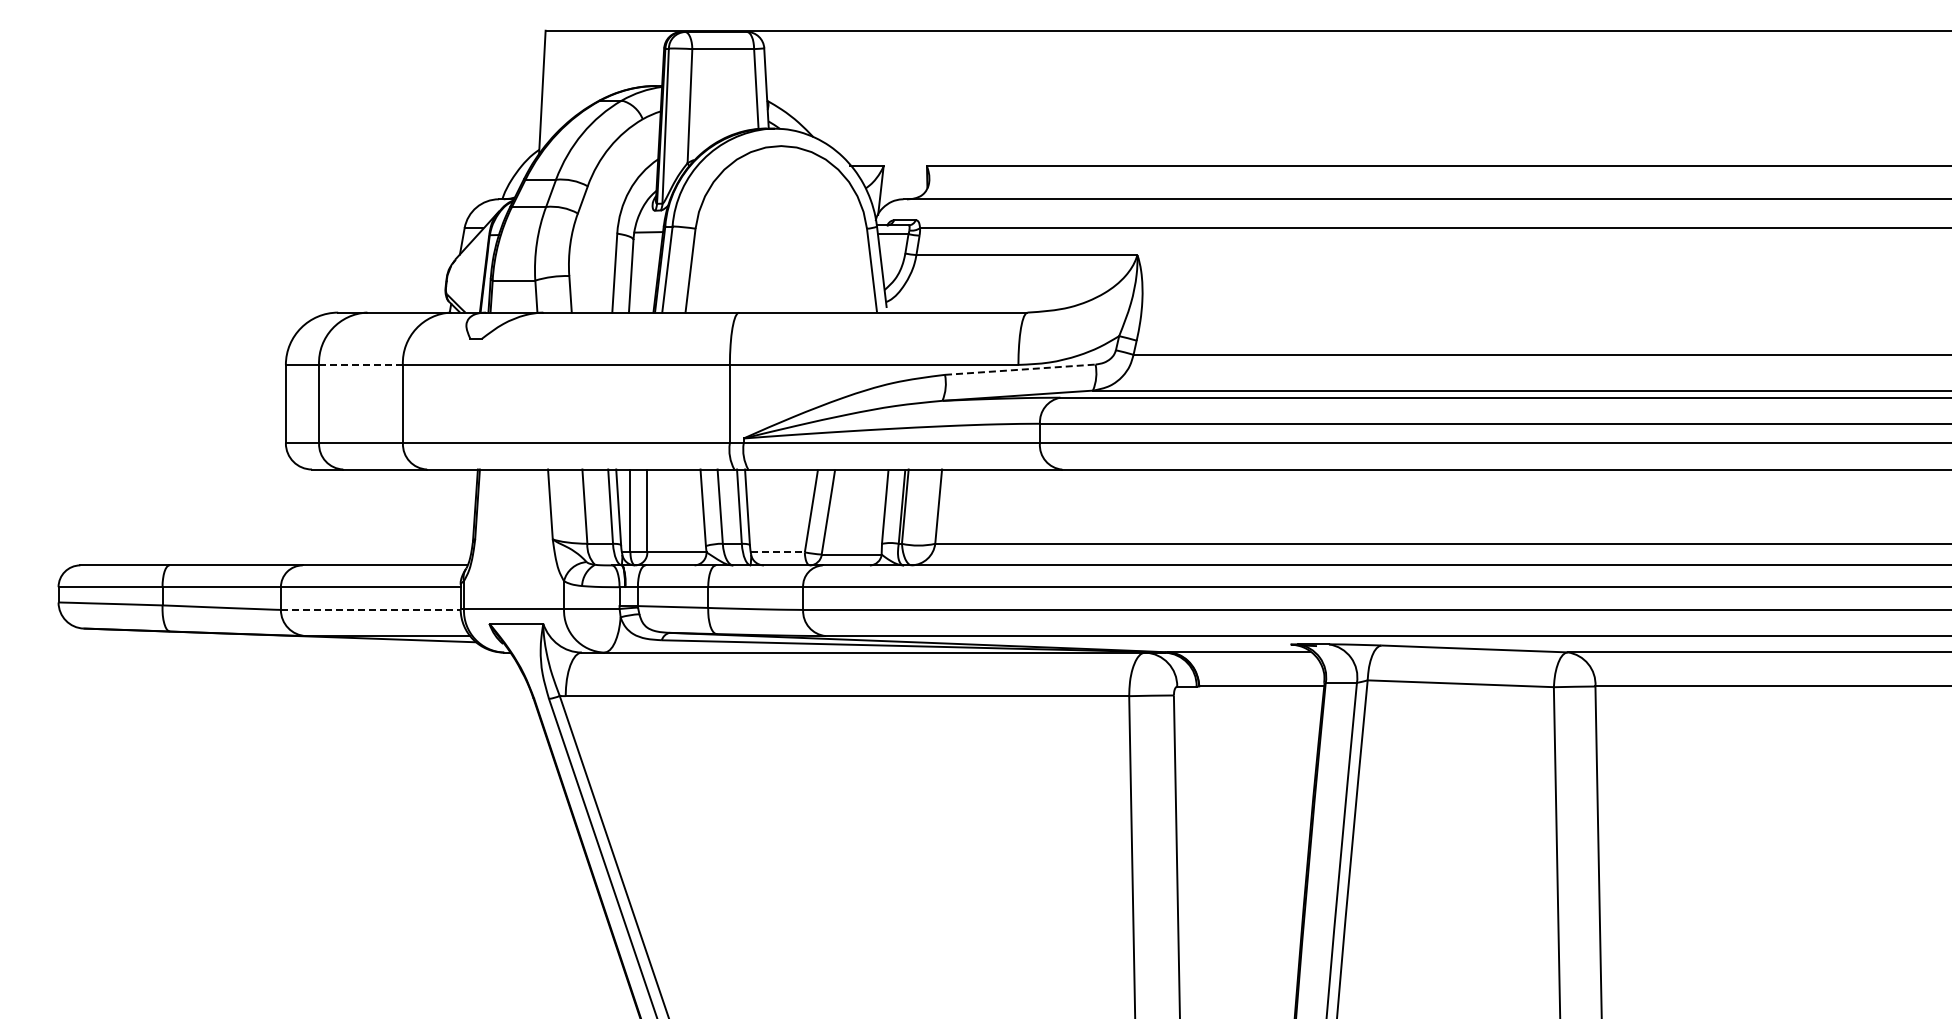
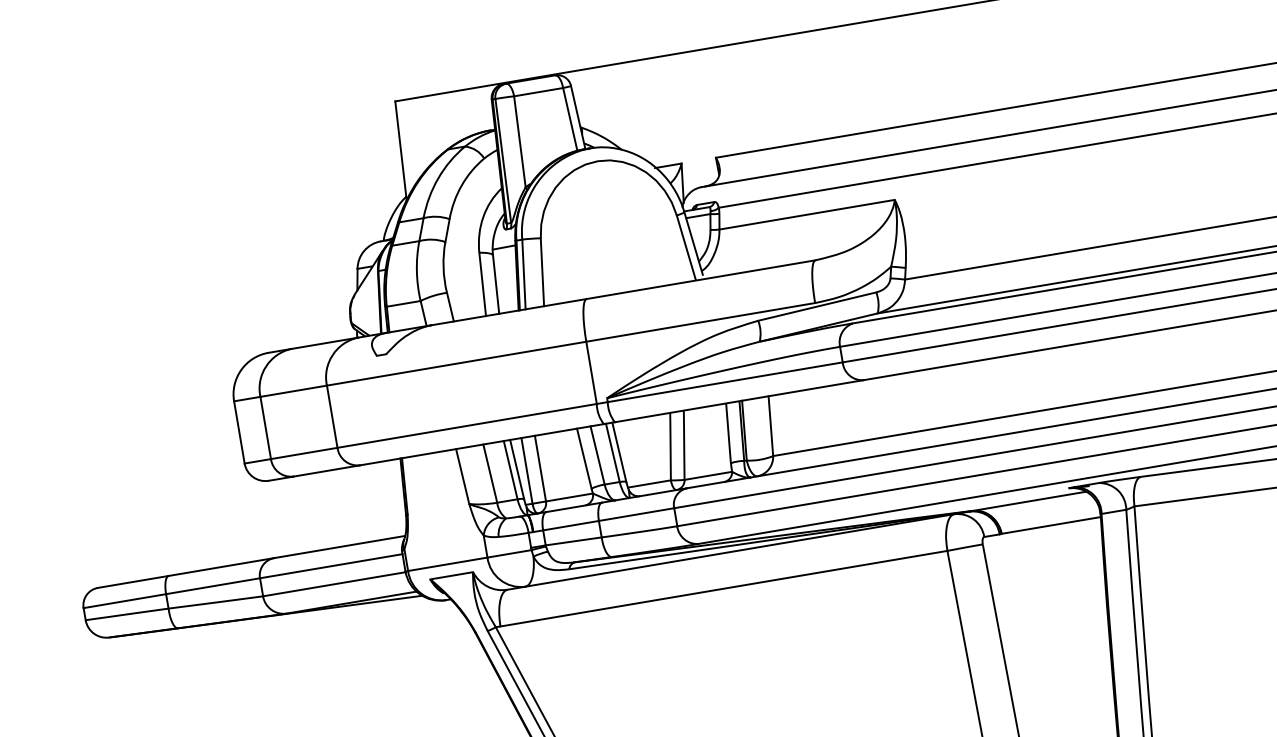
line: (361, 364) -> (294, 390), dashed -> solid
line: (1020, 369) -> (817, 306), dashed -> solid
line: (778, 552) -> (650, 484), dashed -> solid
line: (370, 609) -> (334, 583), dashed -> solid

